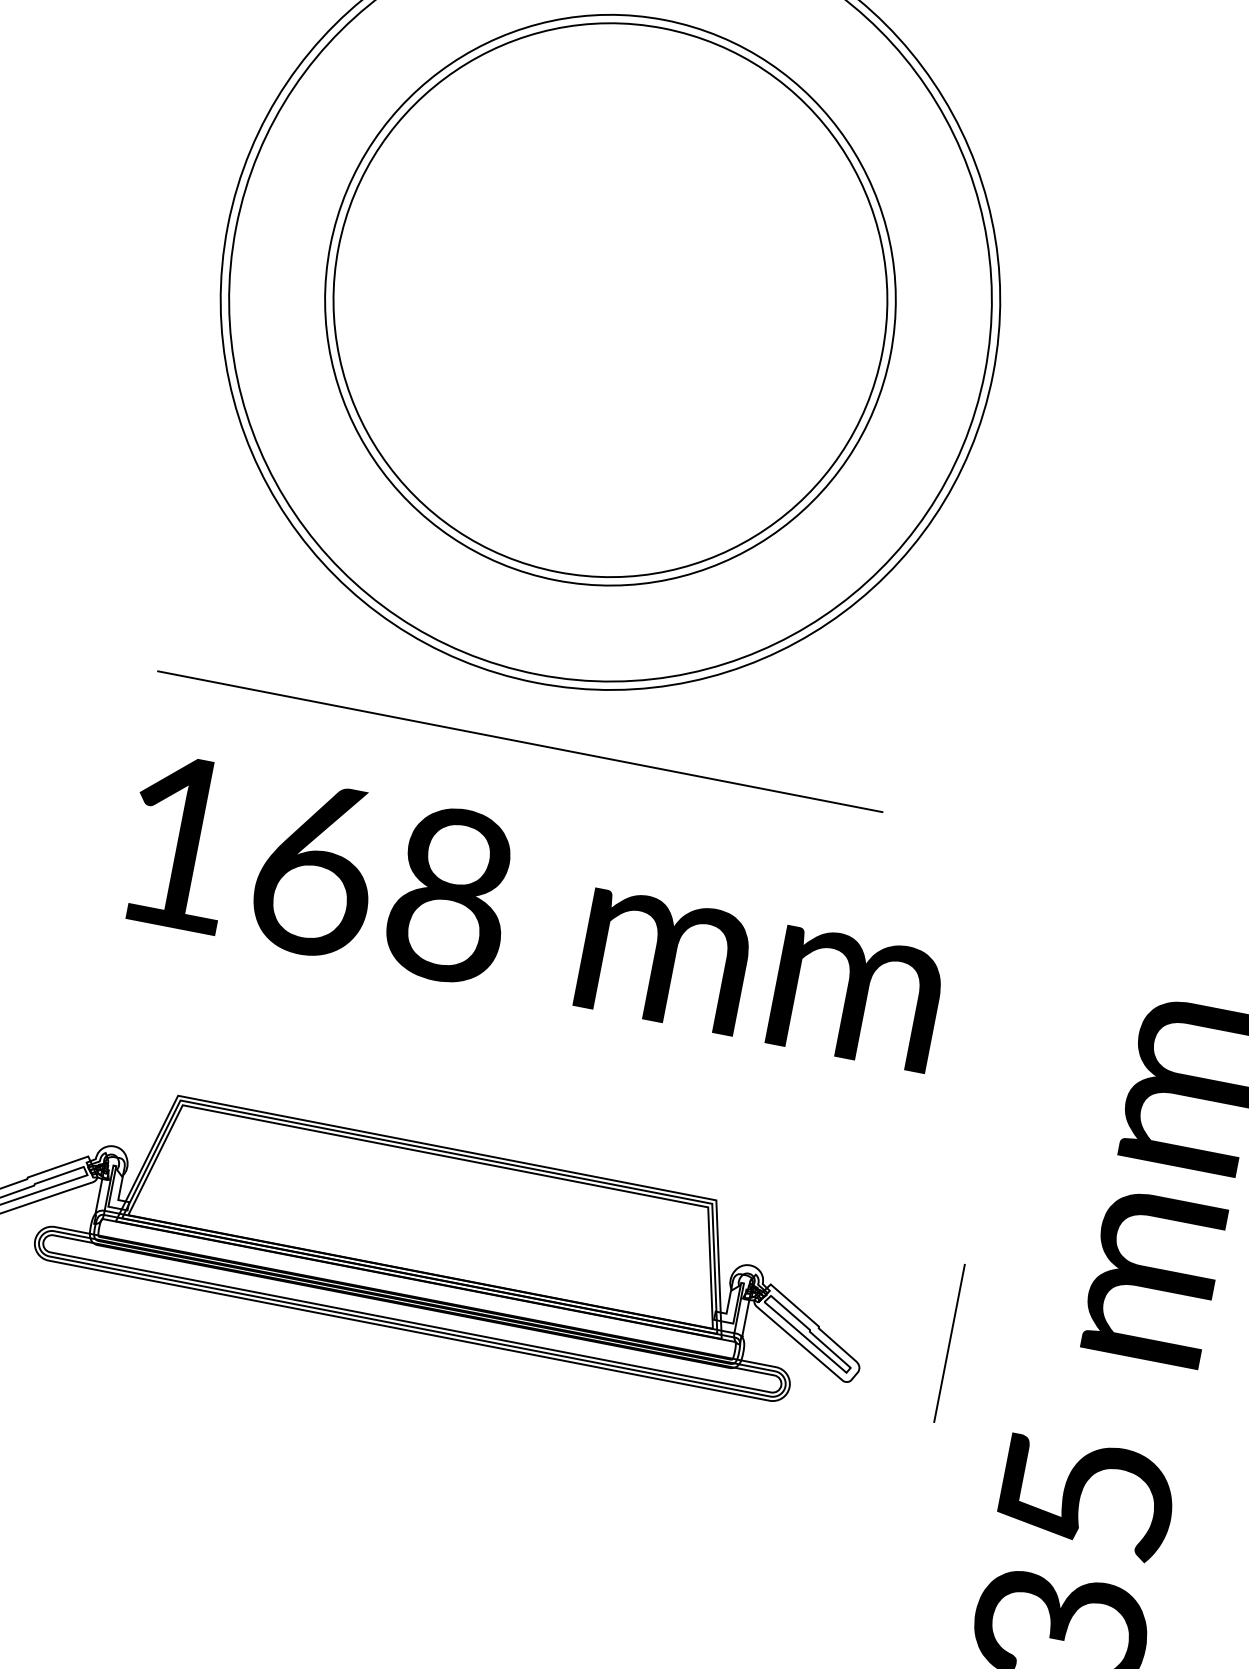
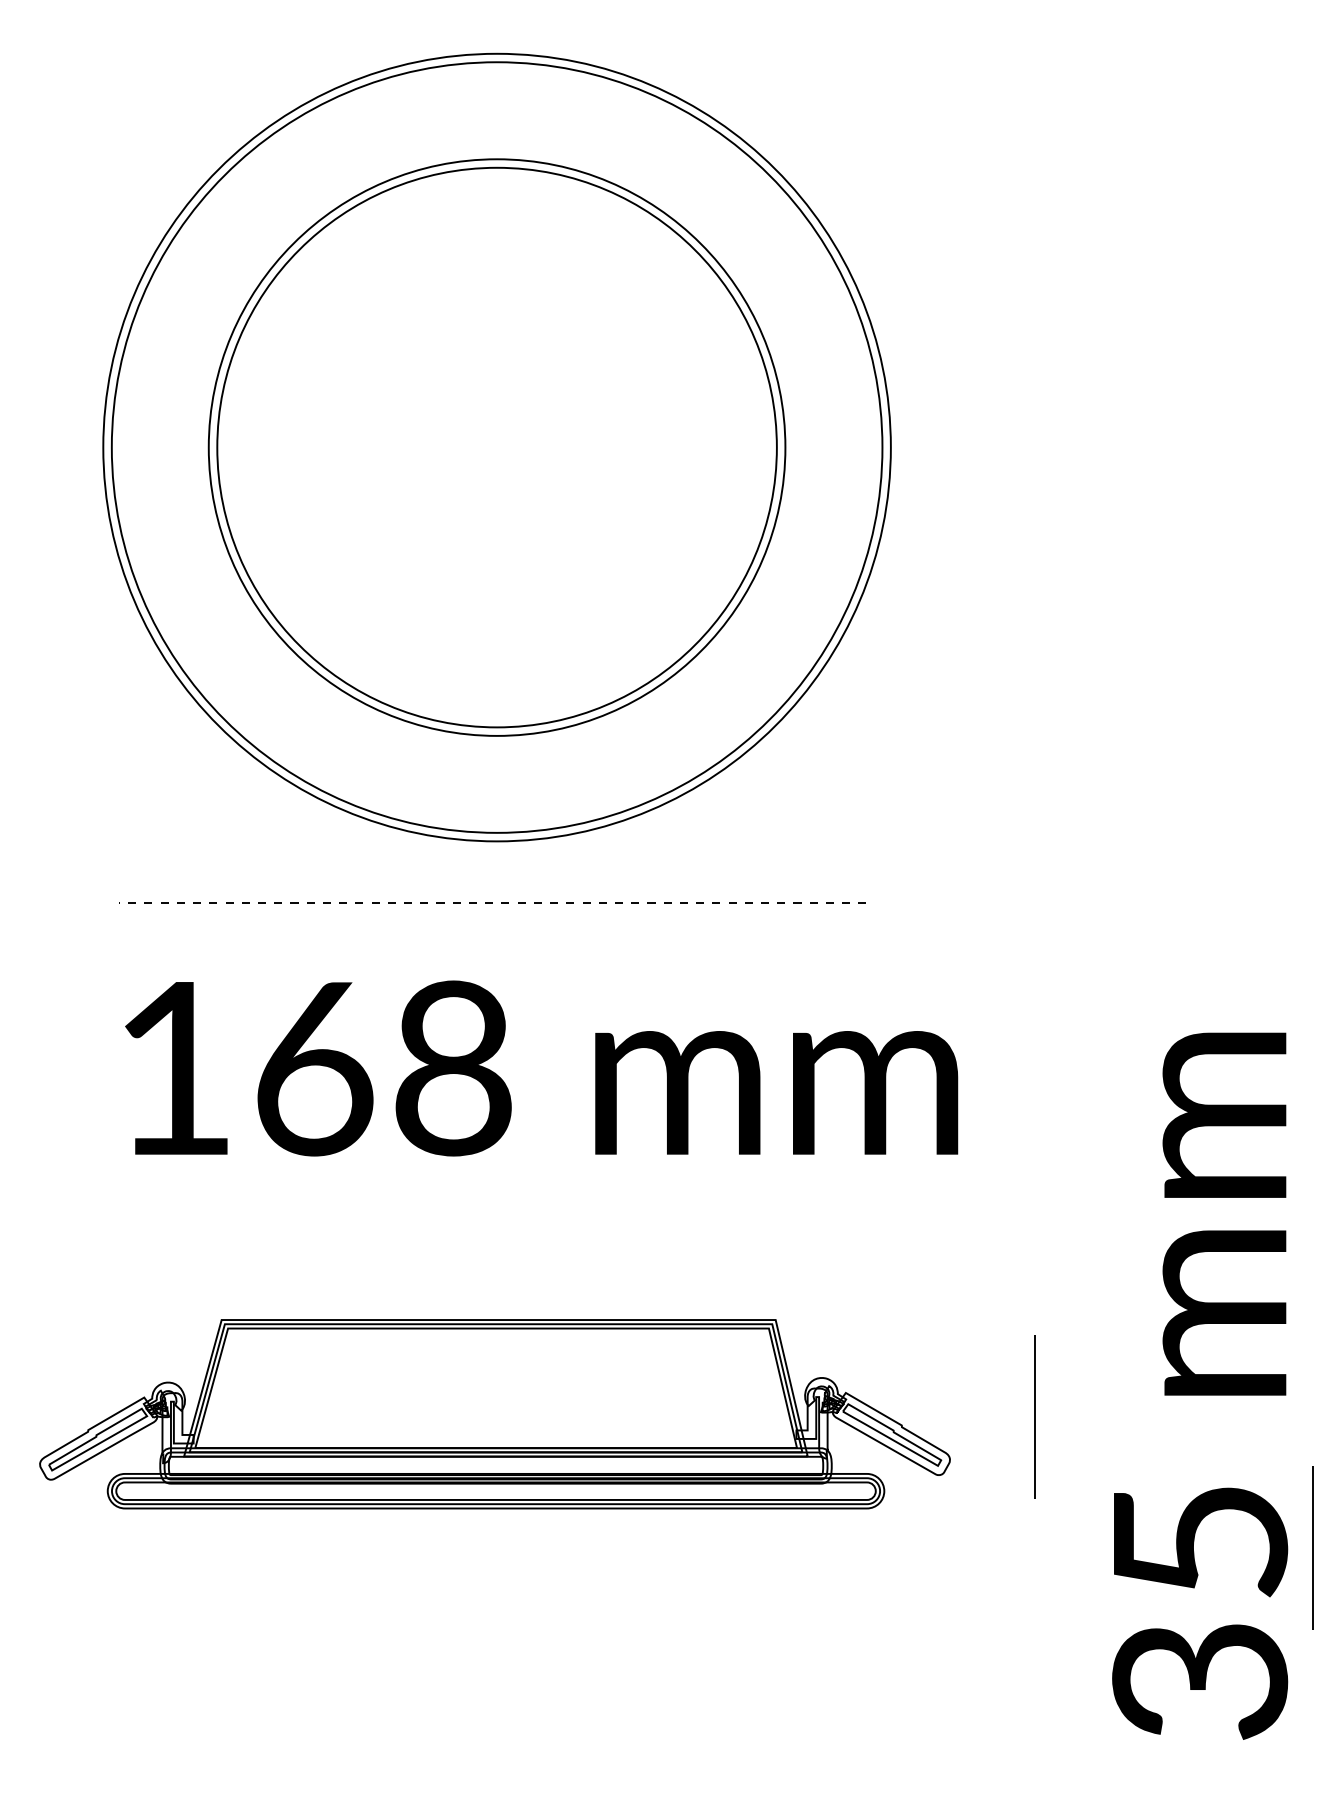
line: (520, 741) -> (492, 902), solid -> dashed
line: (1194, 1522) -> (1312, 1547), added

